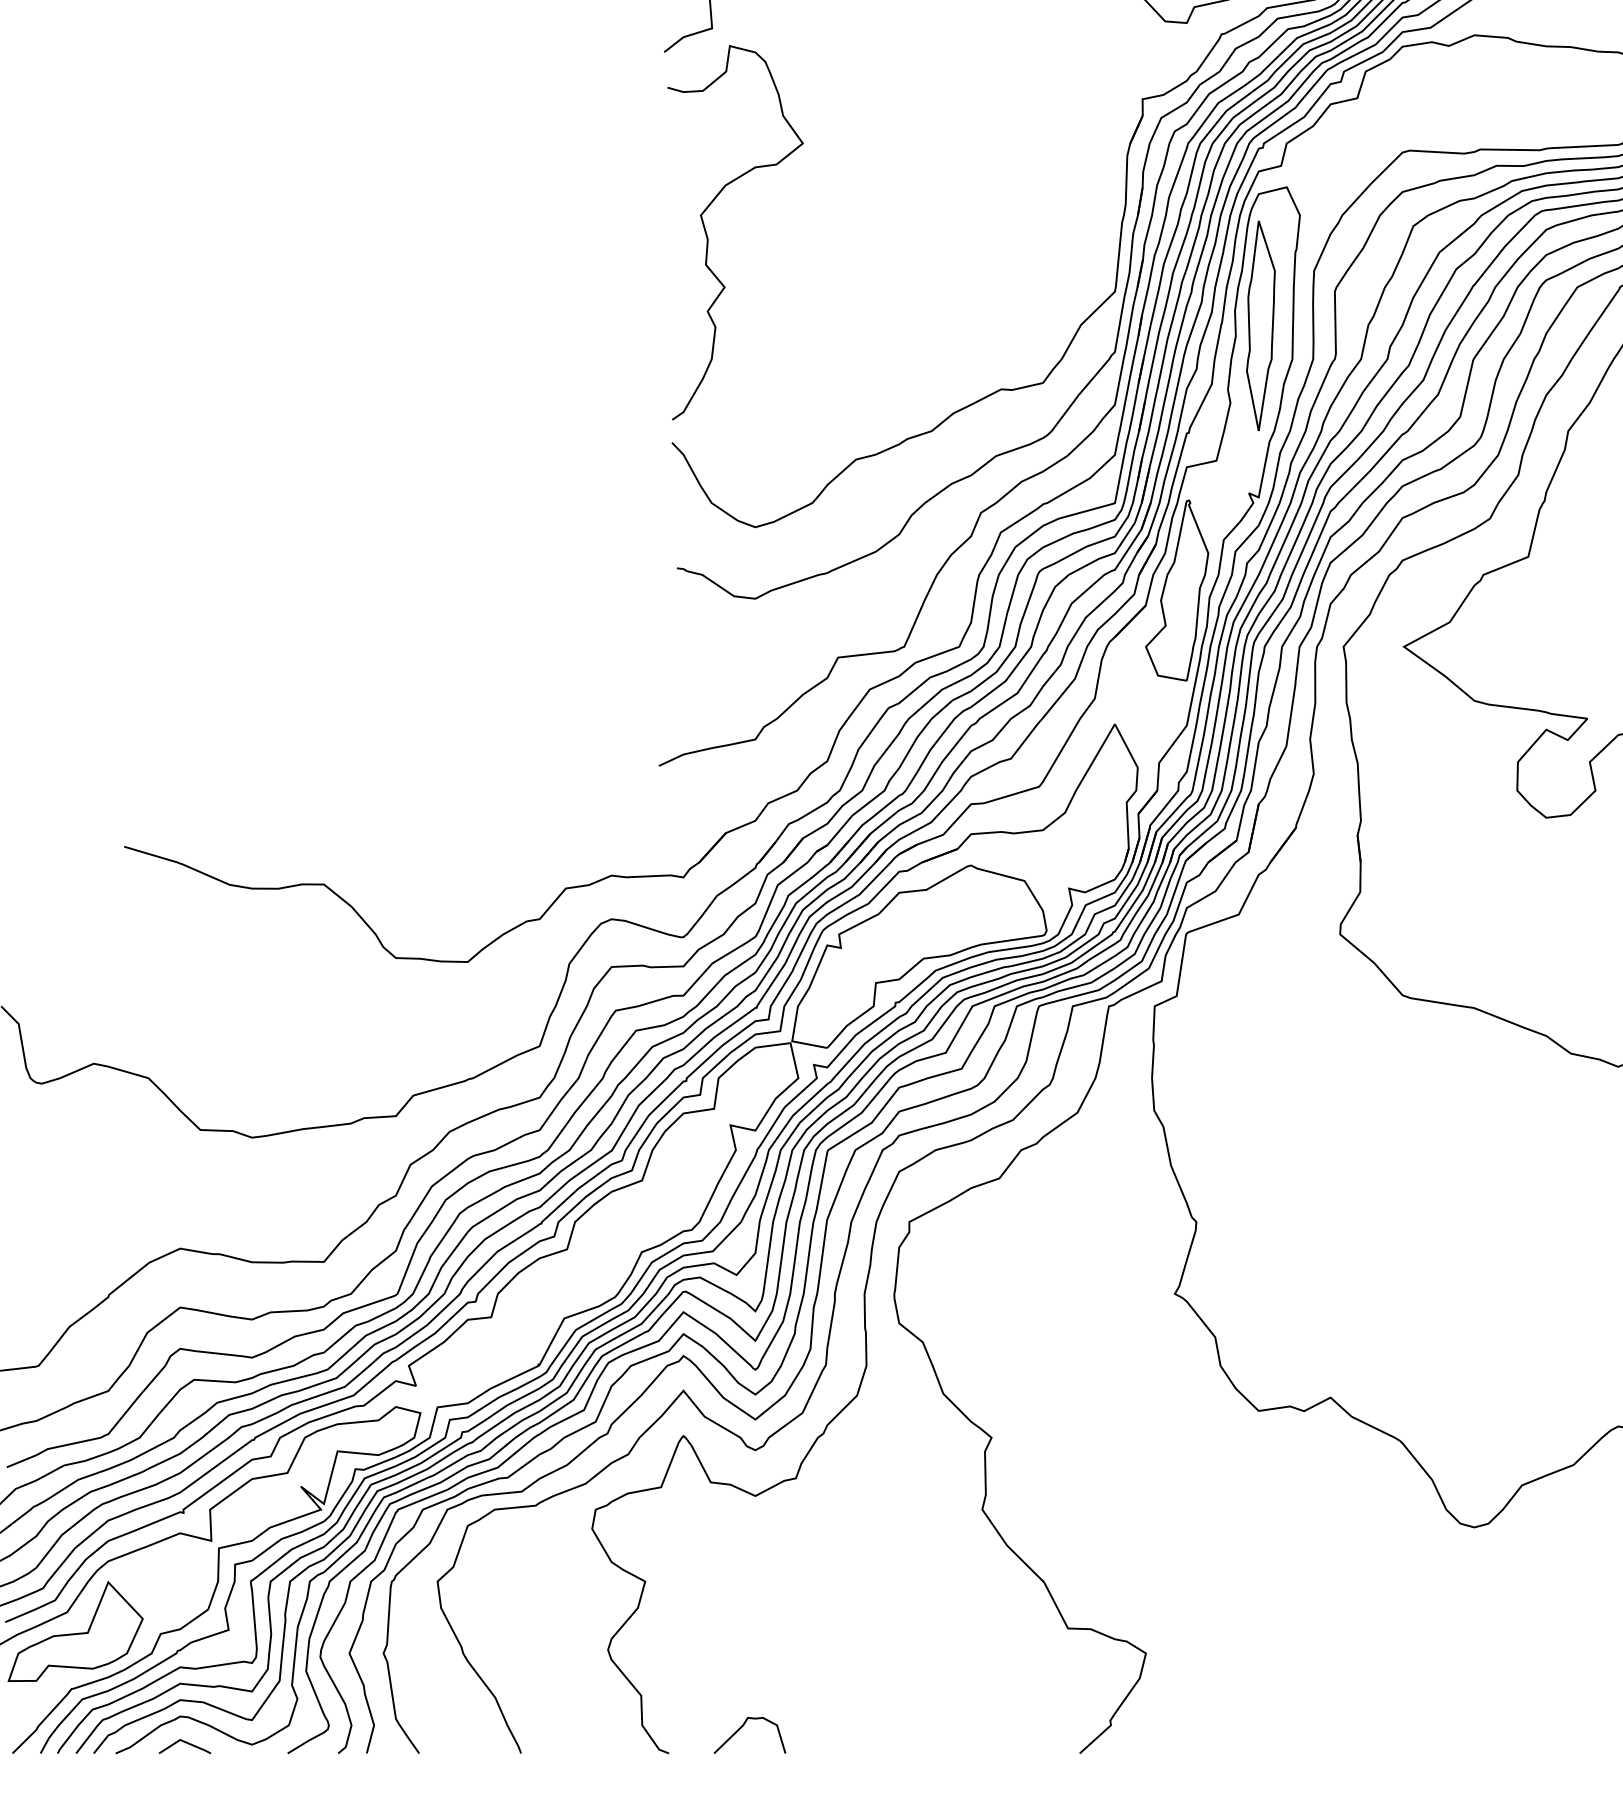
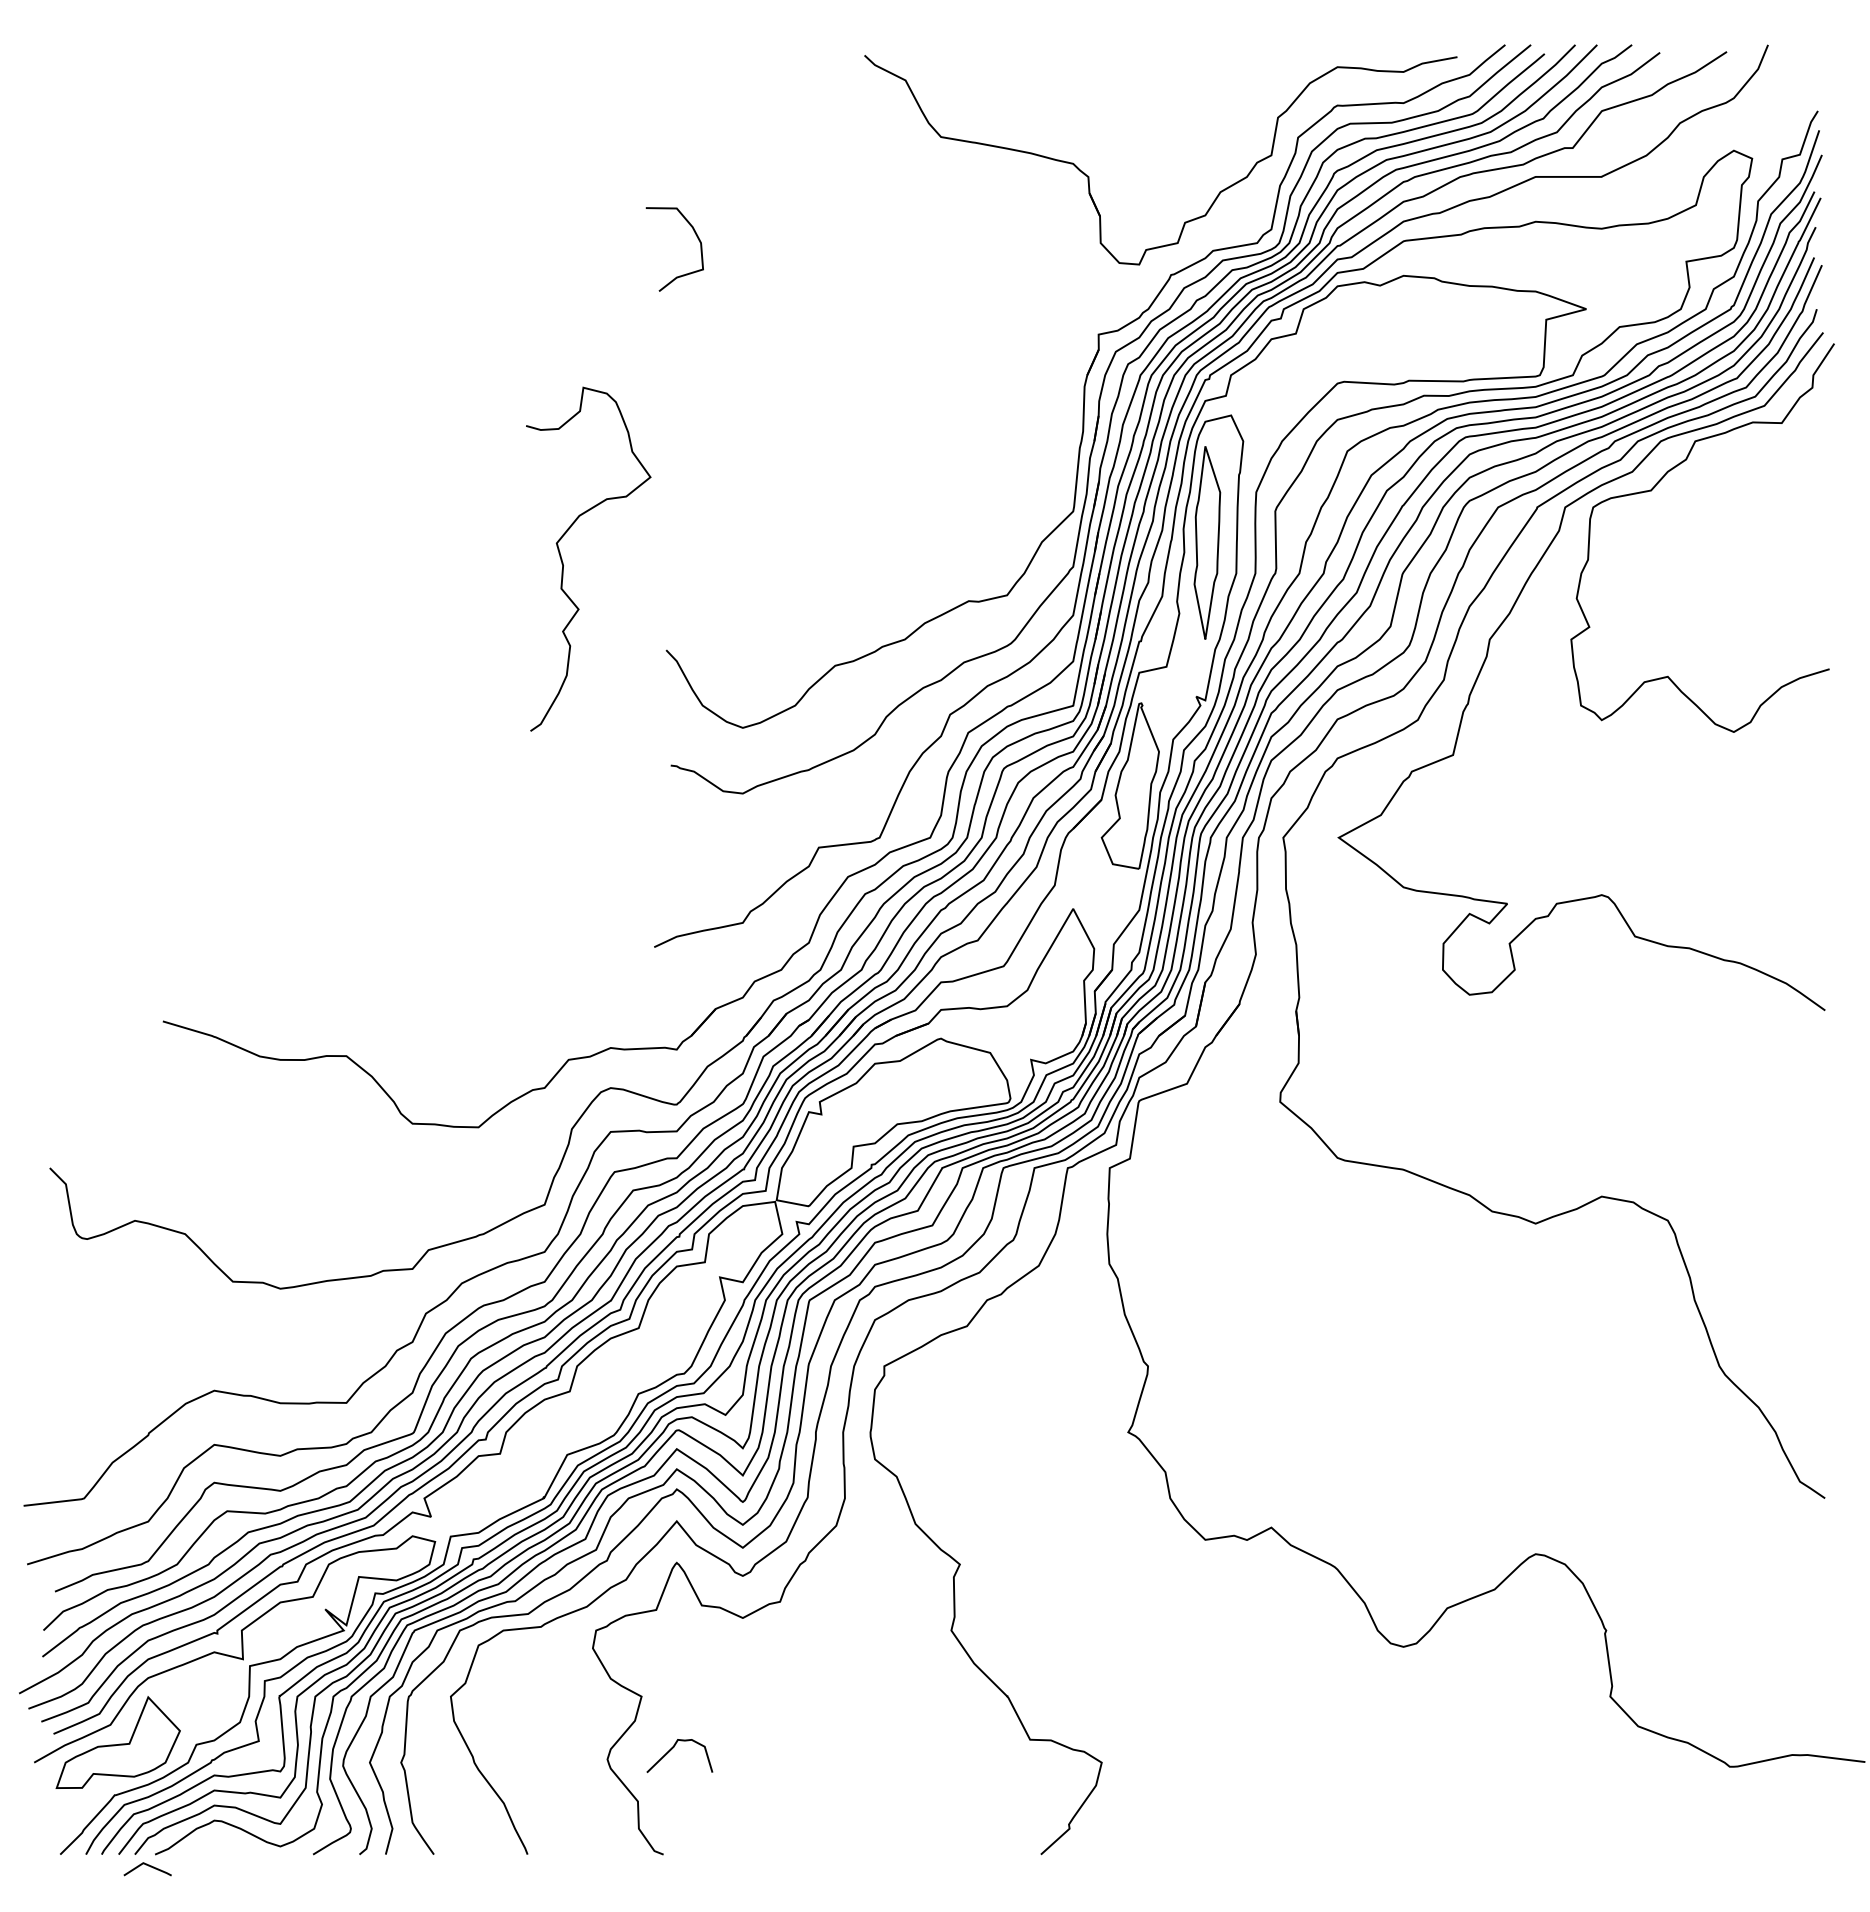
curve: (708, 236) -> (563, 562), moved
curve: (743, 1727) -> (673, 1748), moved
line: (185, 1743) -> (148, 1866), moved

